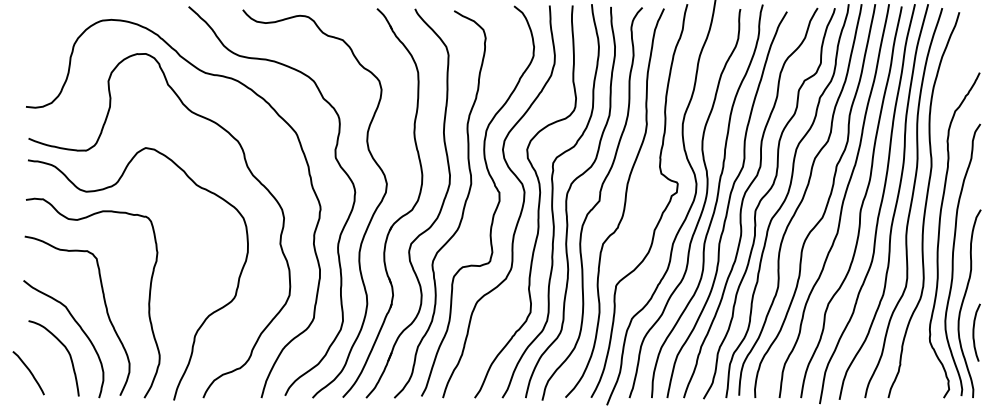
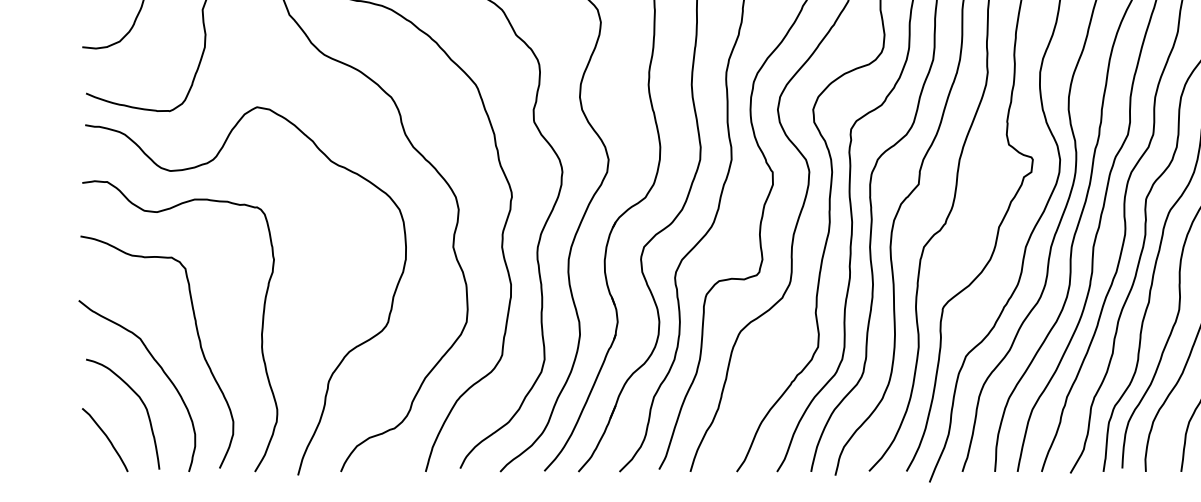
curve: (29, 372) -> (106, 438), moved

